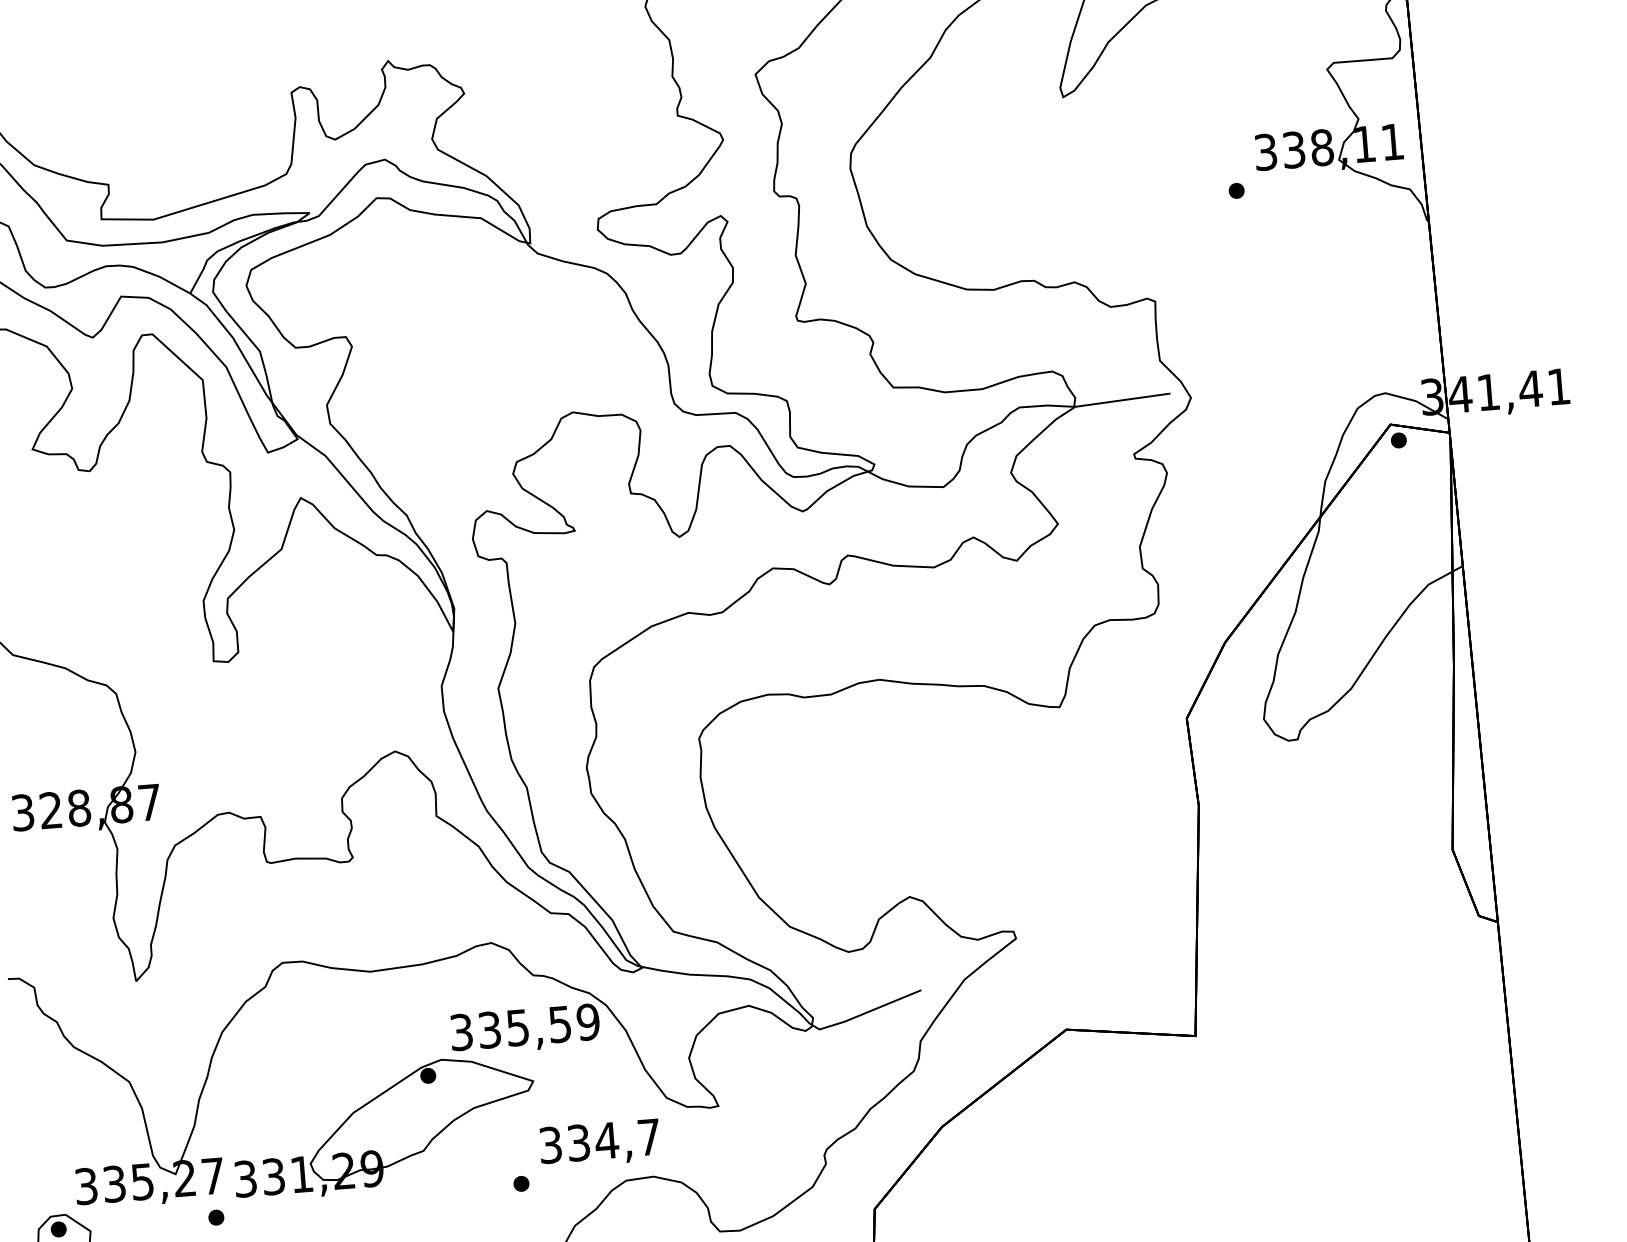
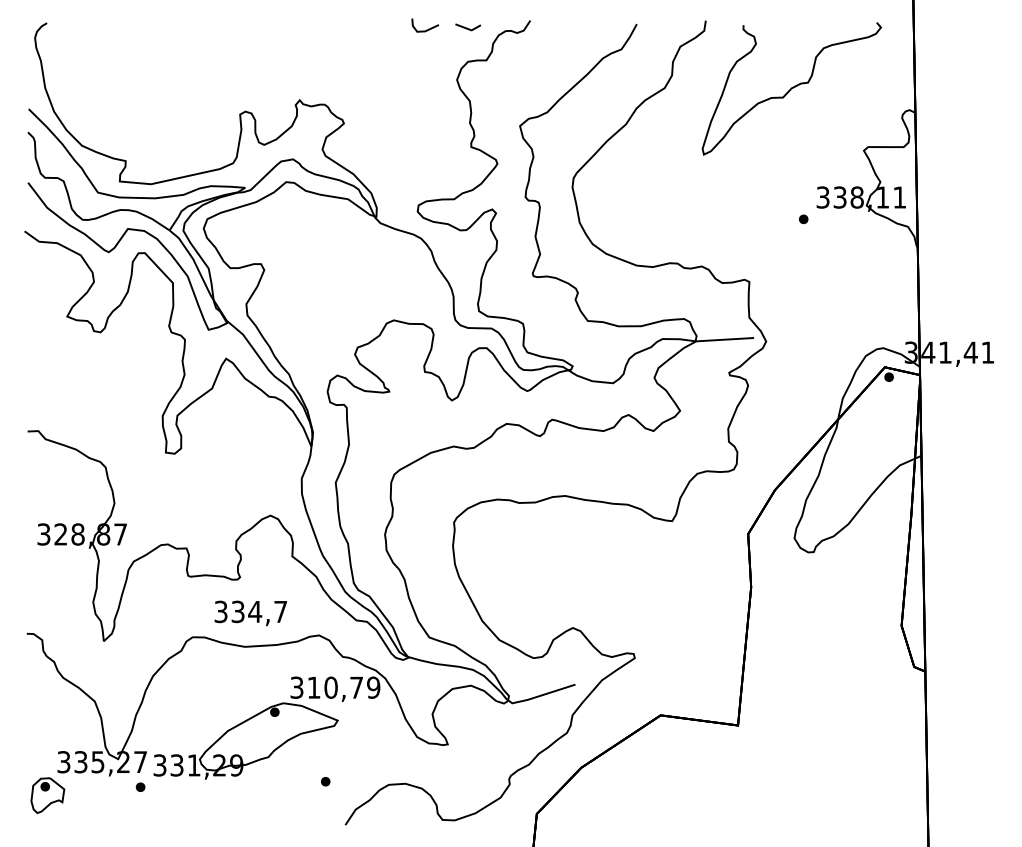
text: (523, 1026) -> (334, 687), 335,59 -> 310,79
text: (599, 1143) -> (250, 613), moved

